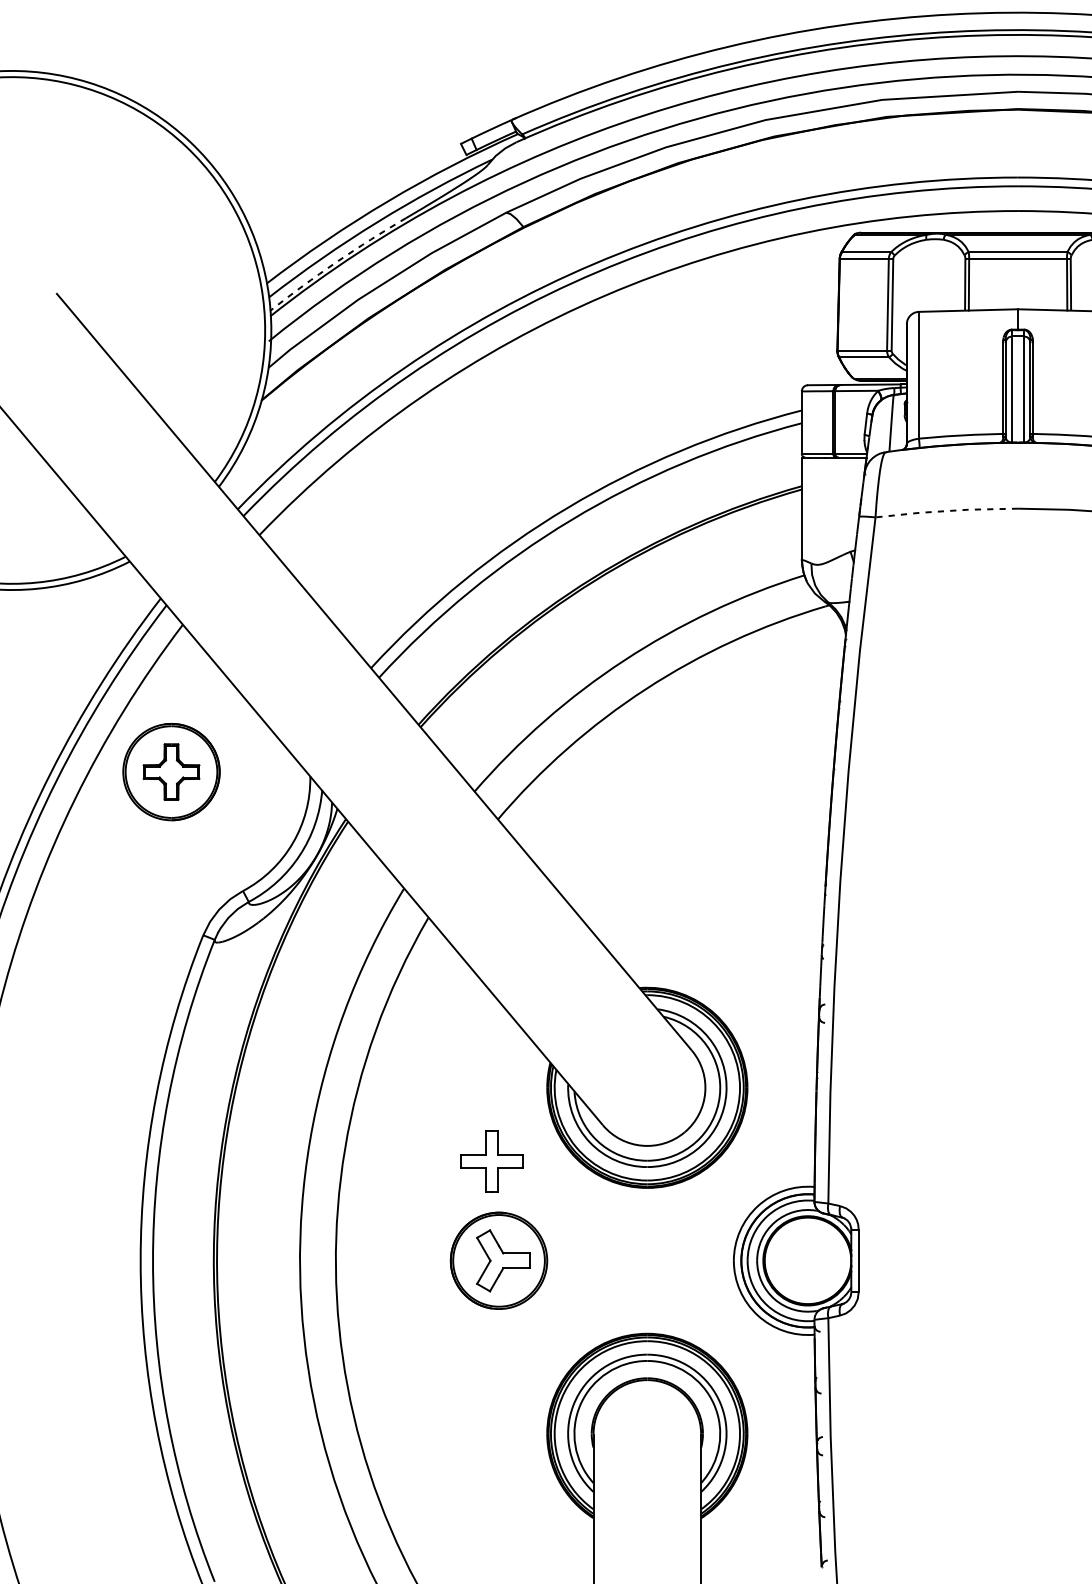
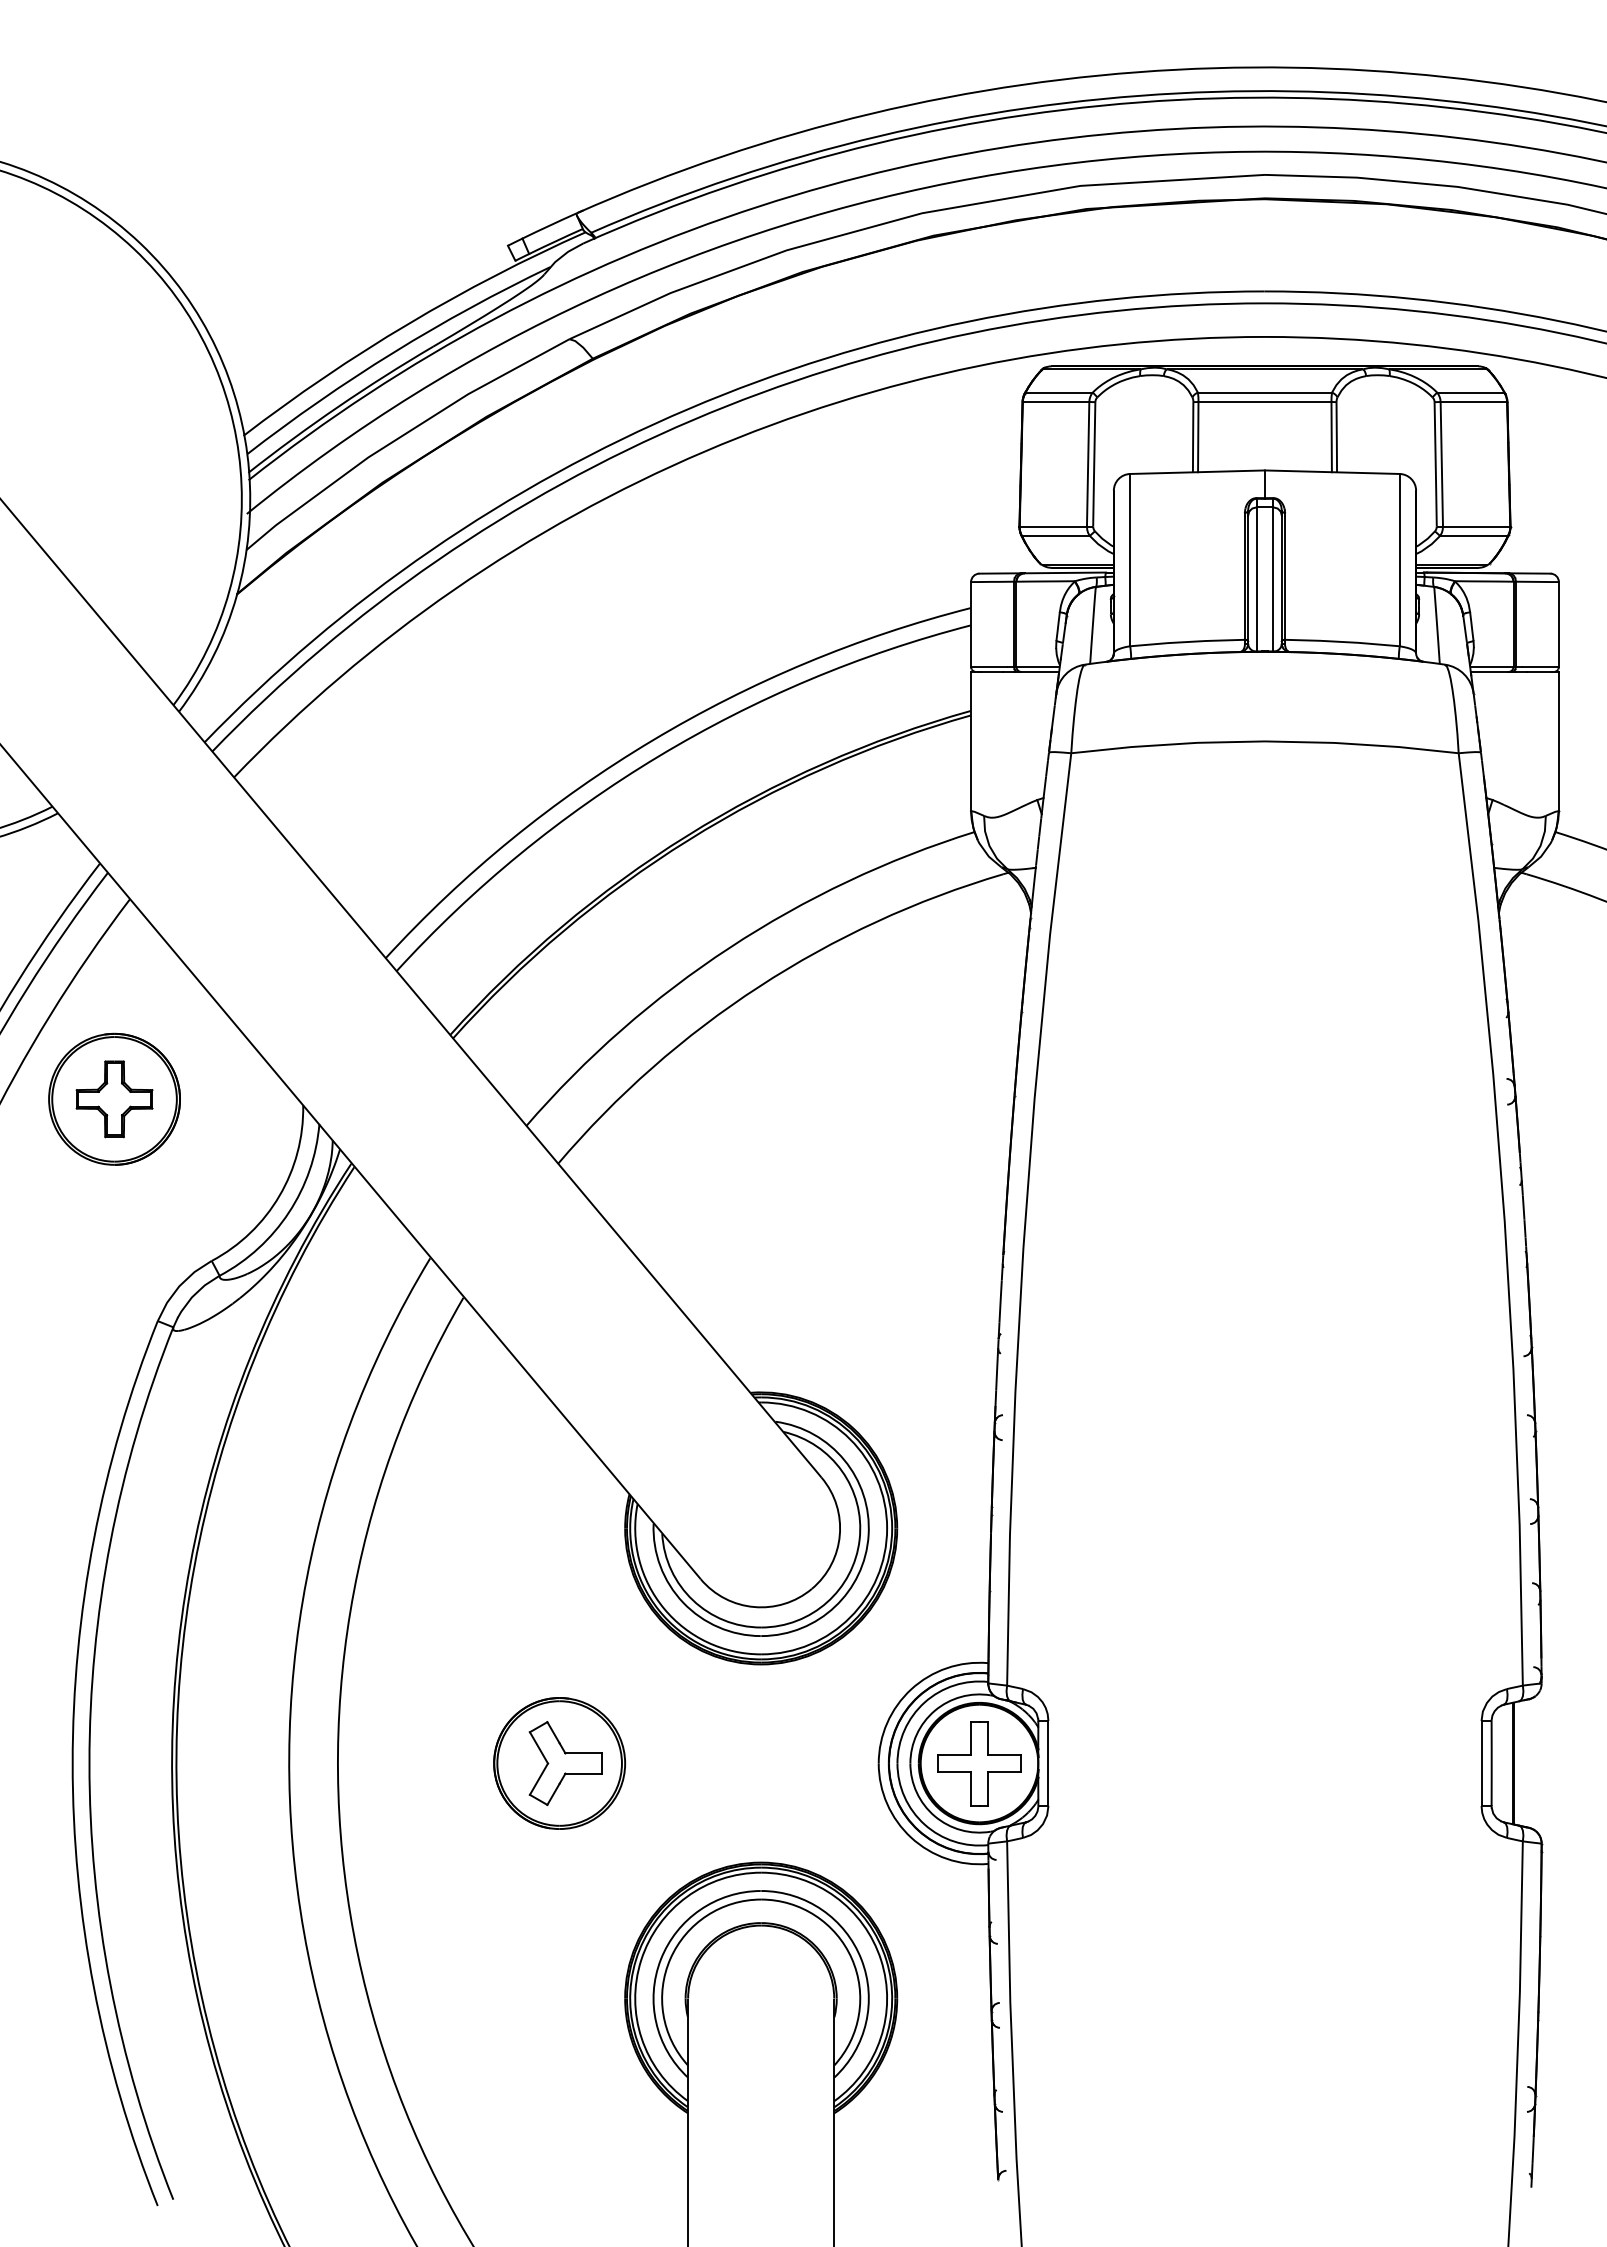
arc: (336, 262) -> (338, 406), dashed -> solid
line: (946, 510) -> (1167, 744), dashed -> solid
part: (492, 1161) -> (979, 1763), moved

